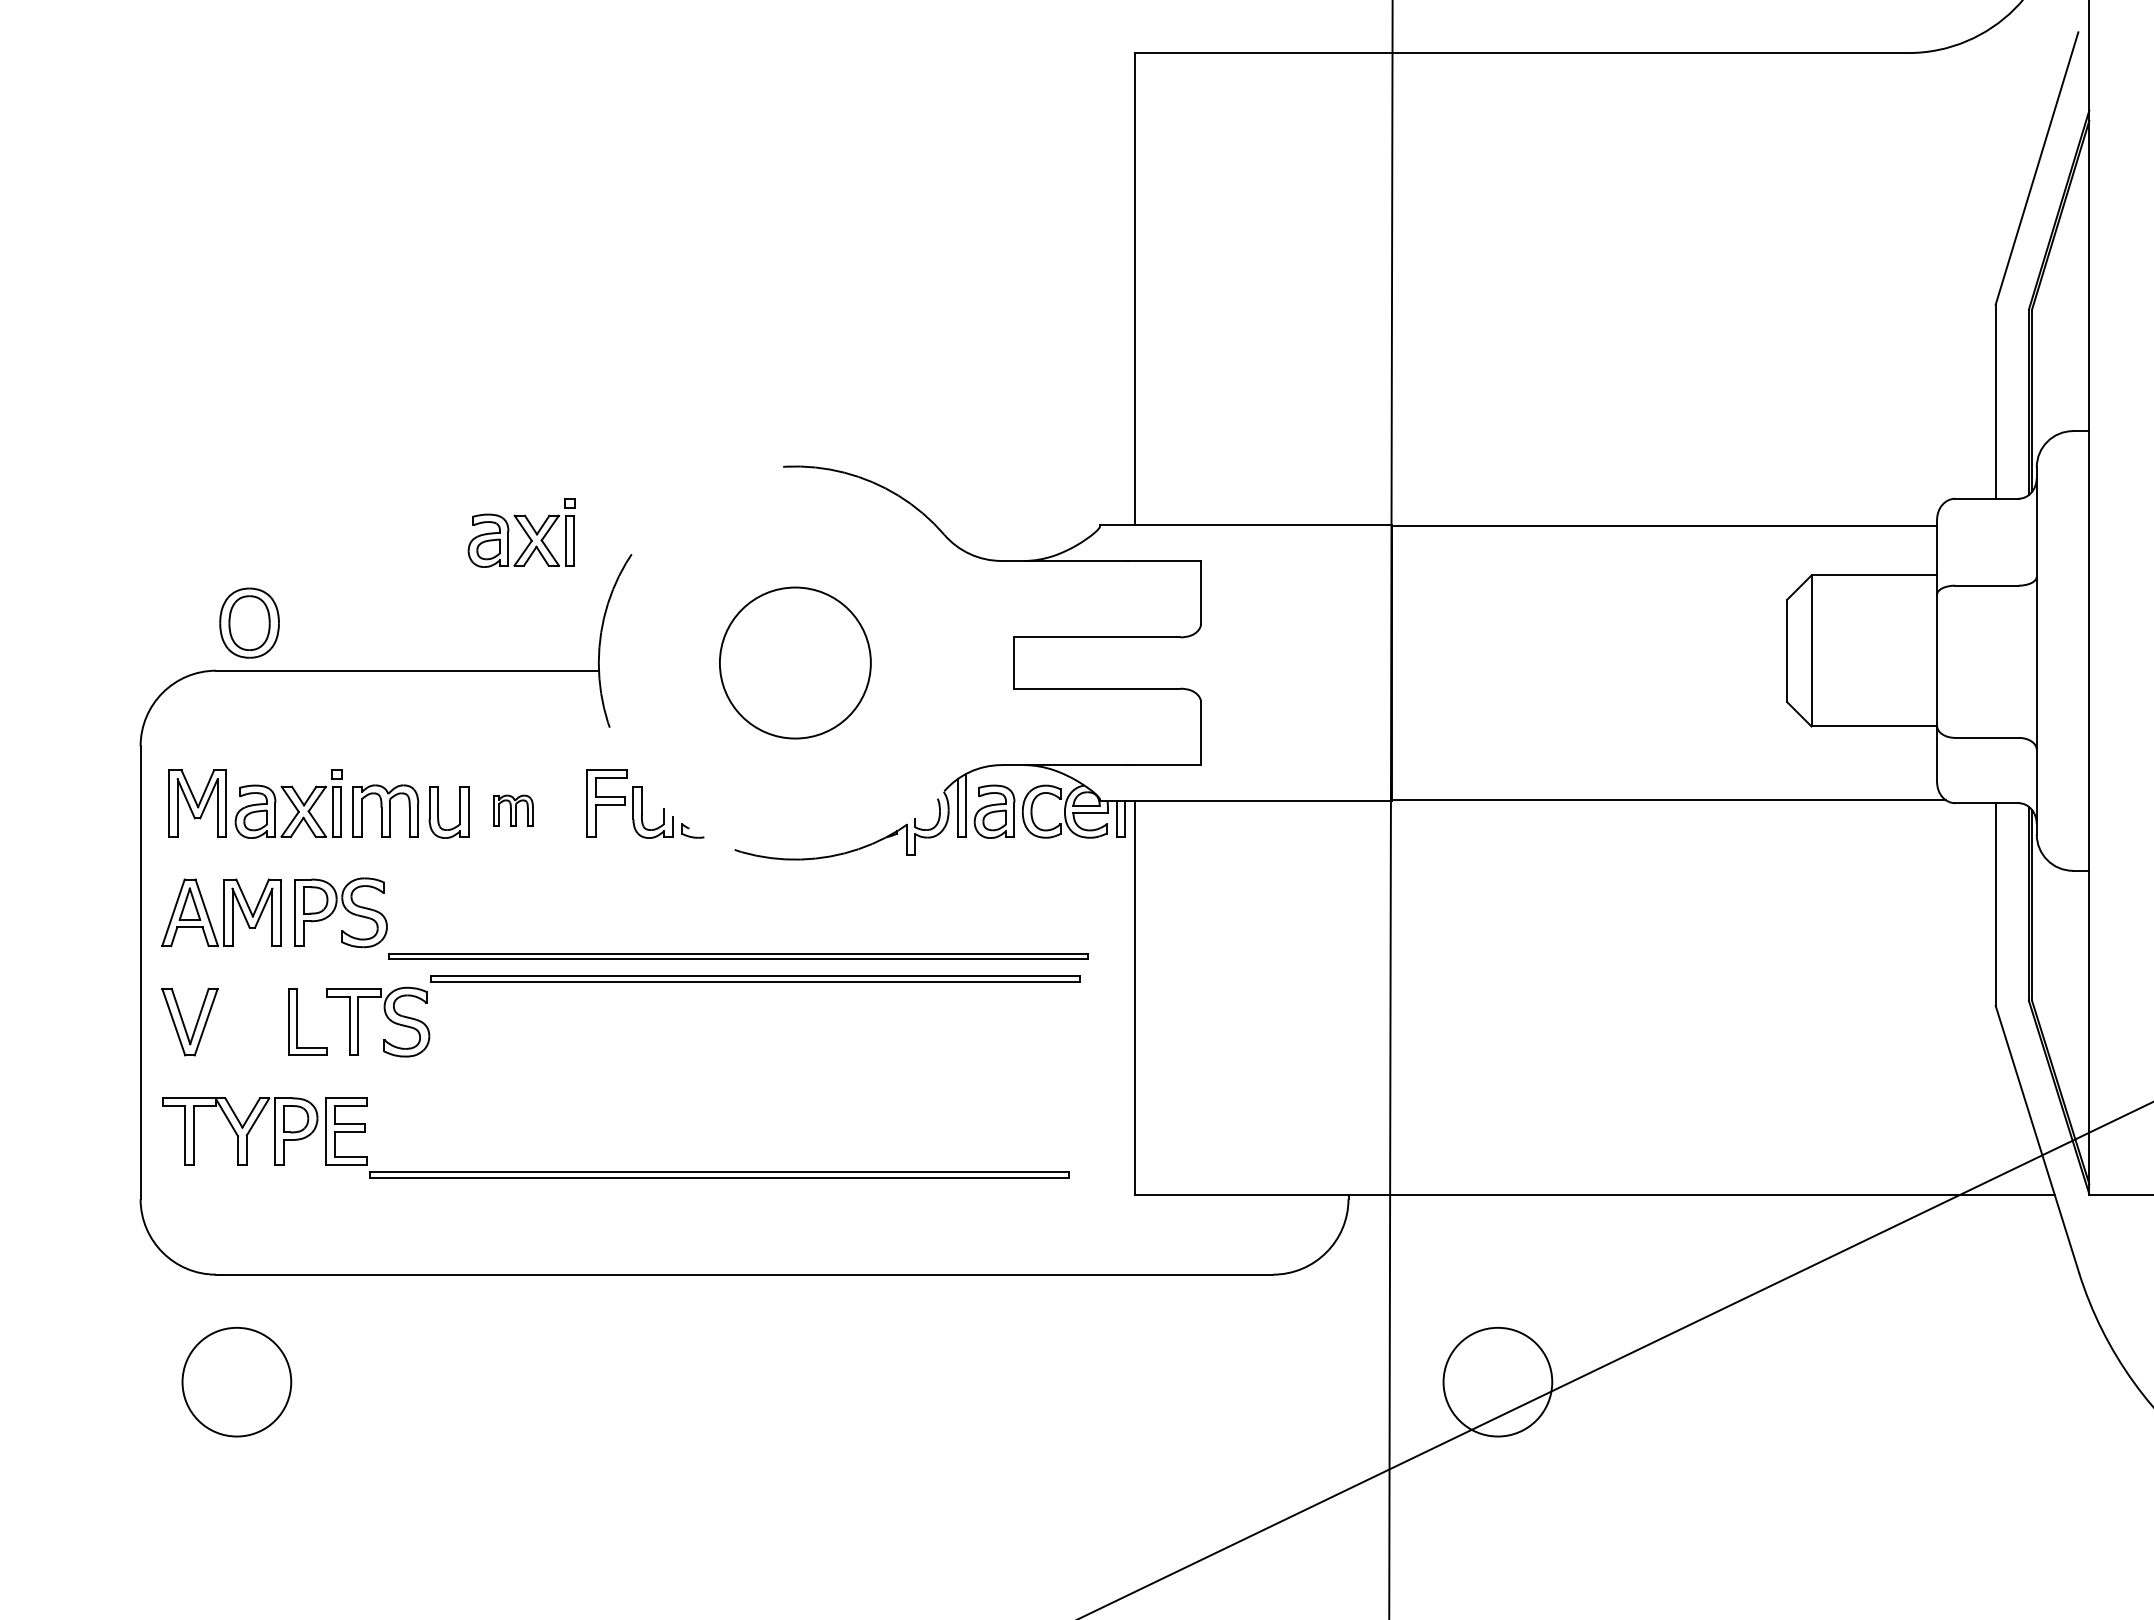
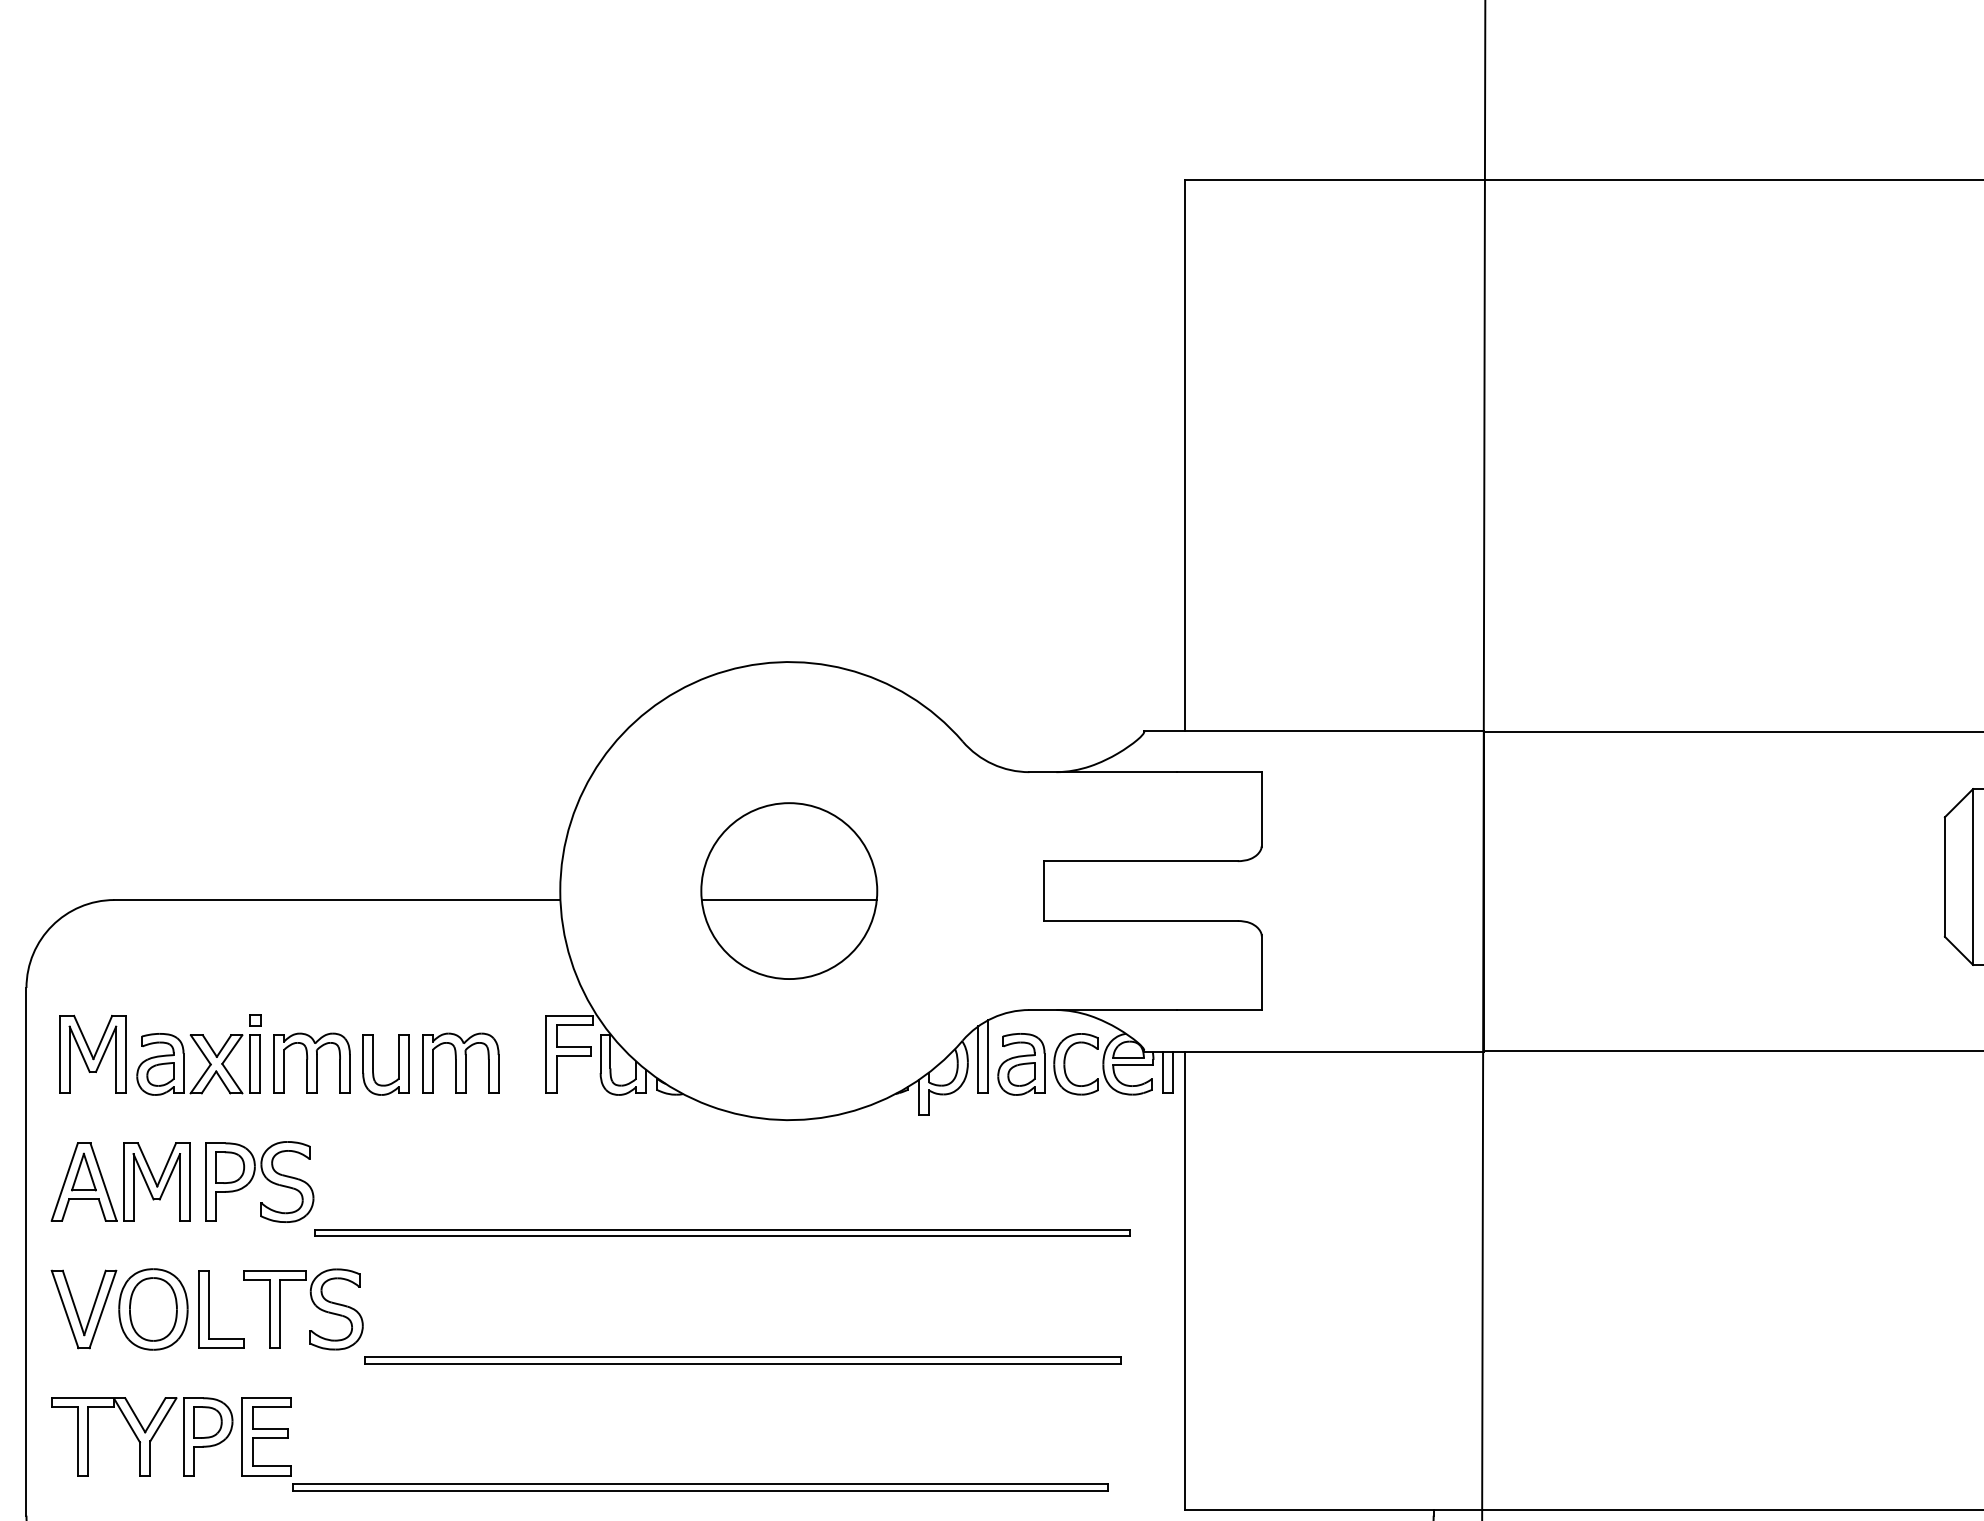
part: (521, 532) -> (470, 739), removed
part: (249, 622) -> (153, 1308), moved
arc: (598, 663) -> (559, 891), dashed -> solid
line: (795, 670) -> (789, 899), added
part: (513, 810) -> (460, 1062), size x1.67
part: (755, 978) -> (742, 1359), moved

